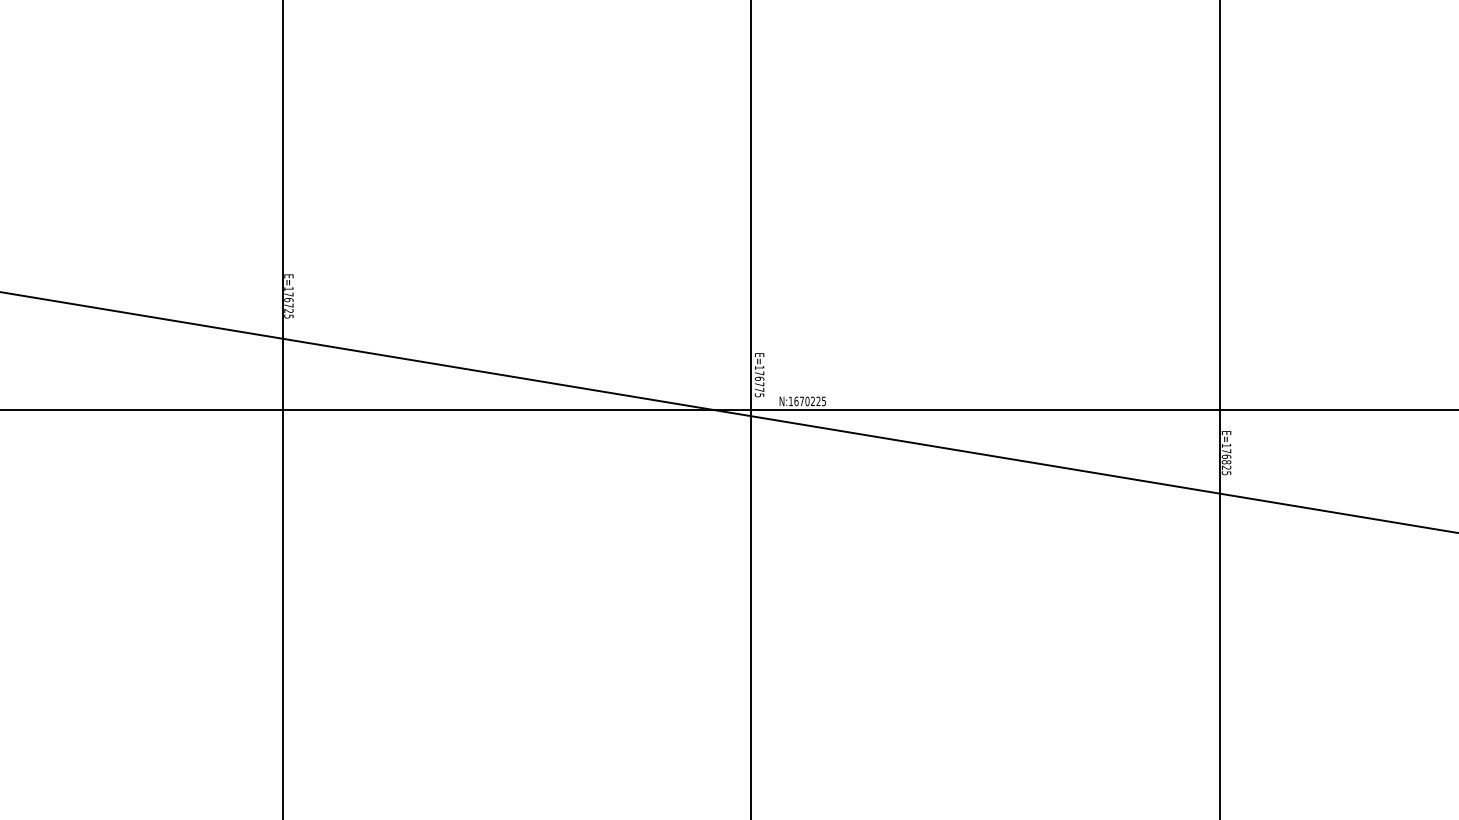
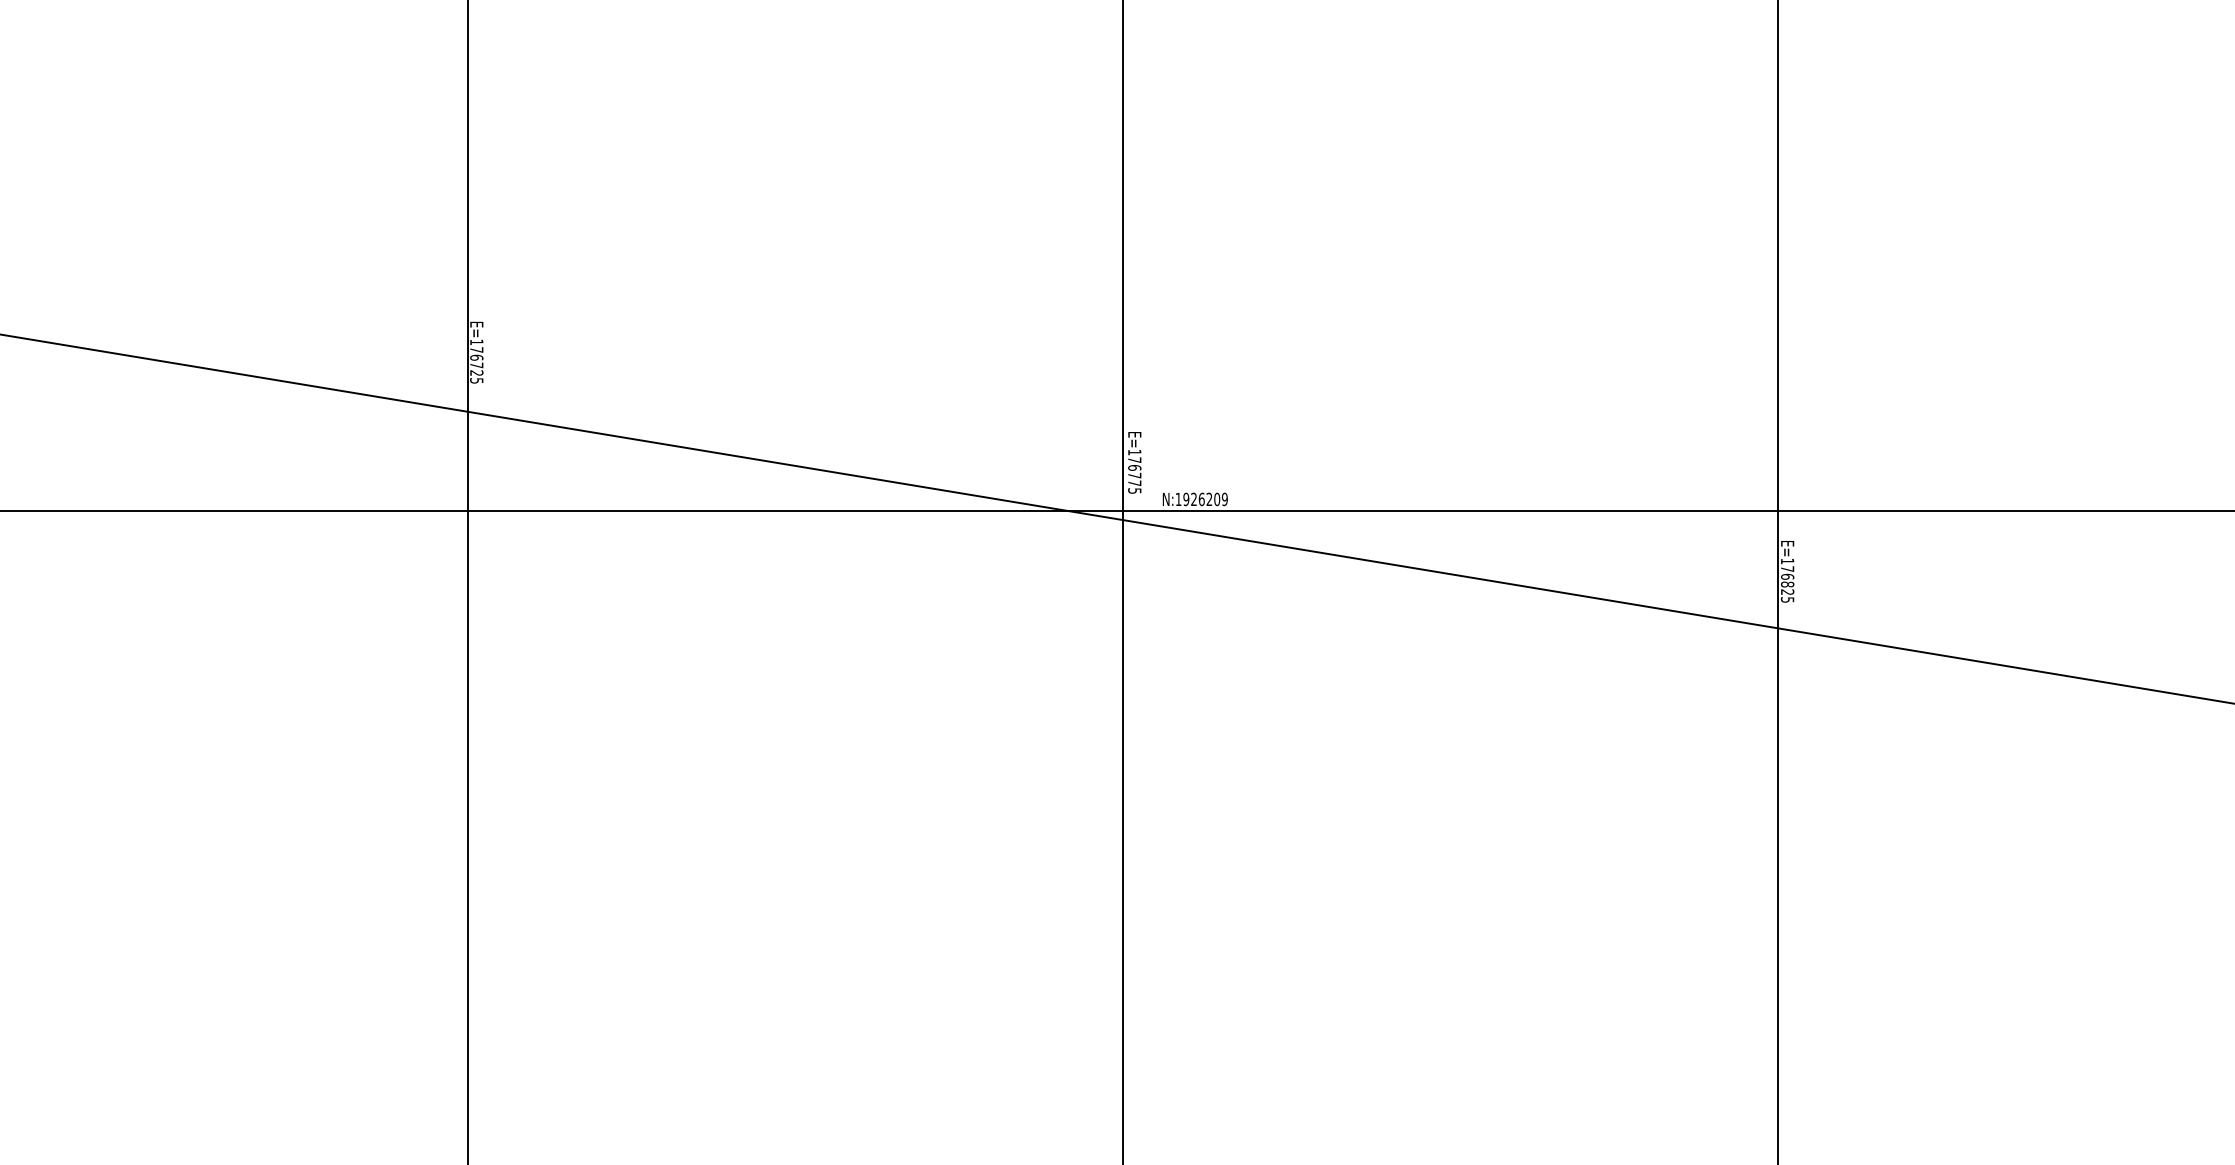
text: (810, 401) -> (1205, 499), N:1670225 -> N:1926209

